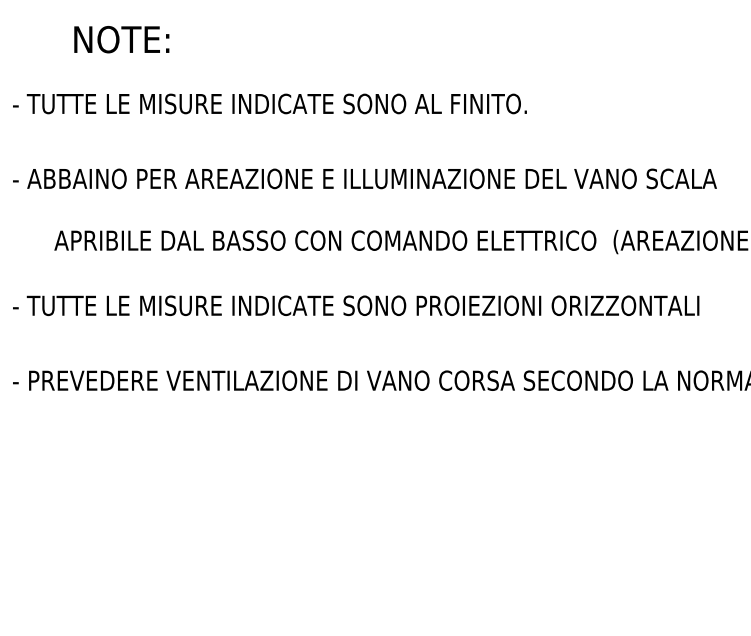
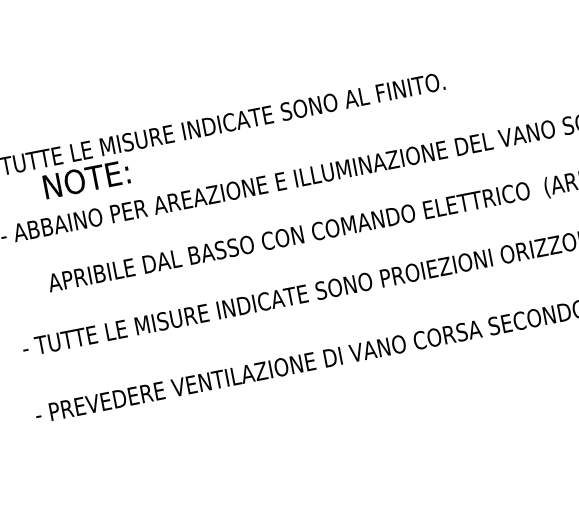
text: (121, 39) -> (86, 179), moved

